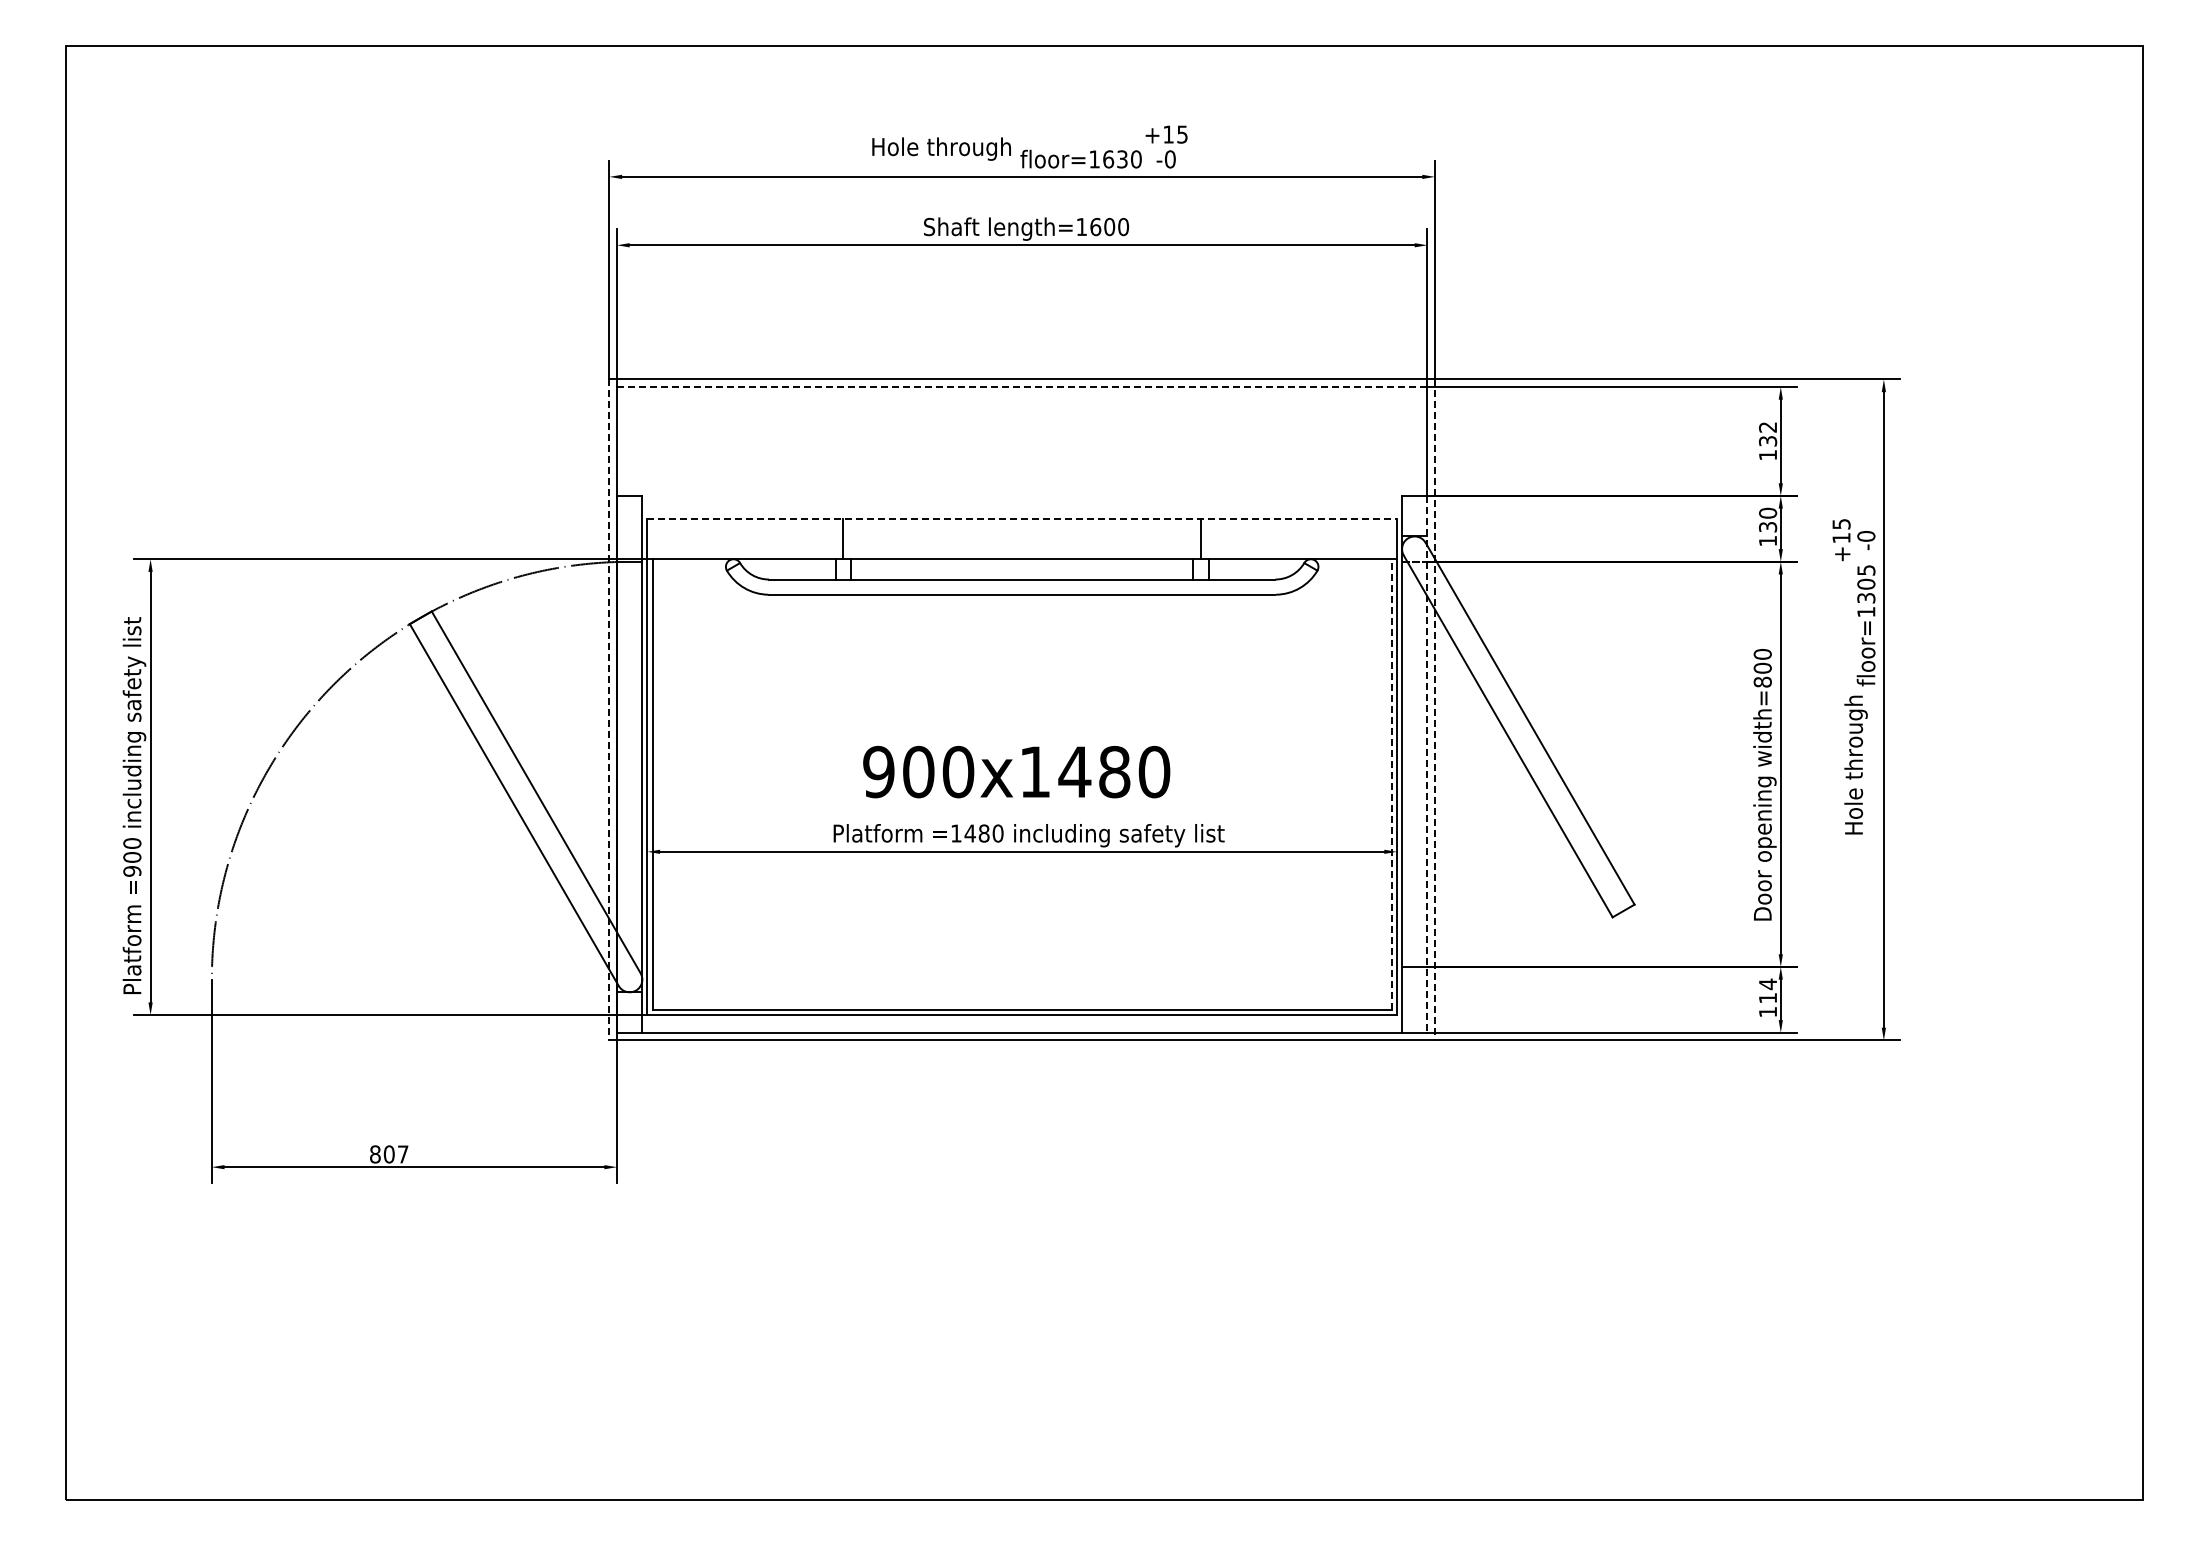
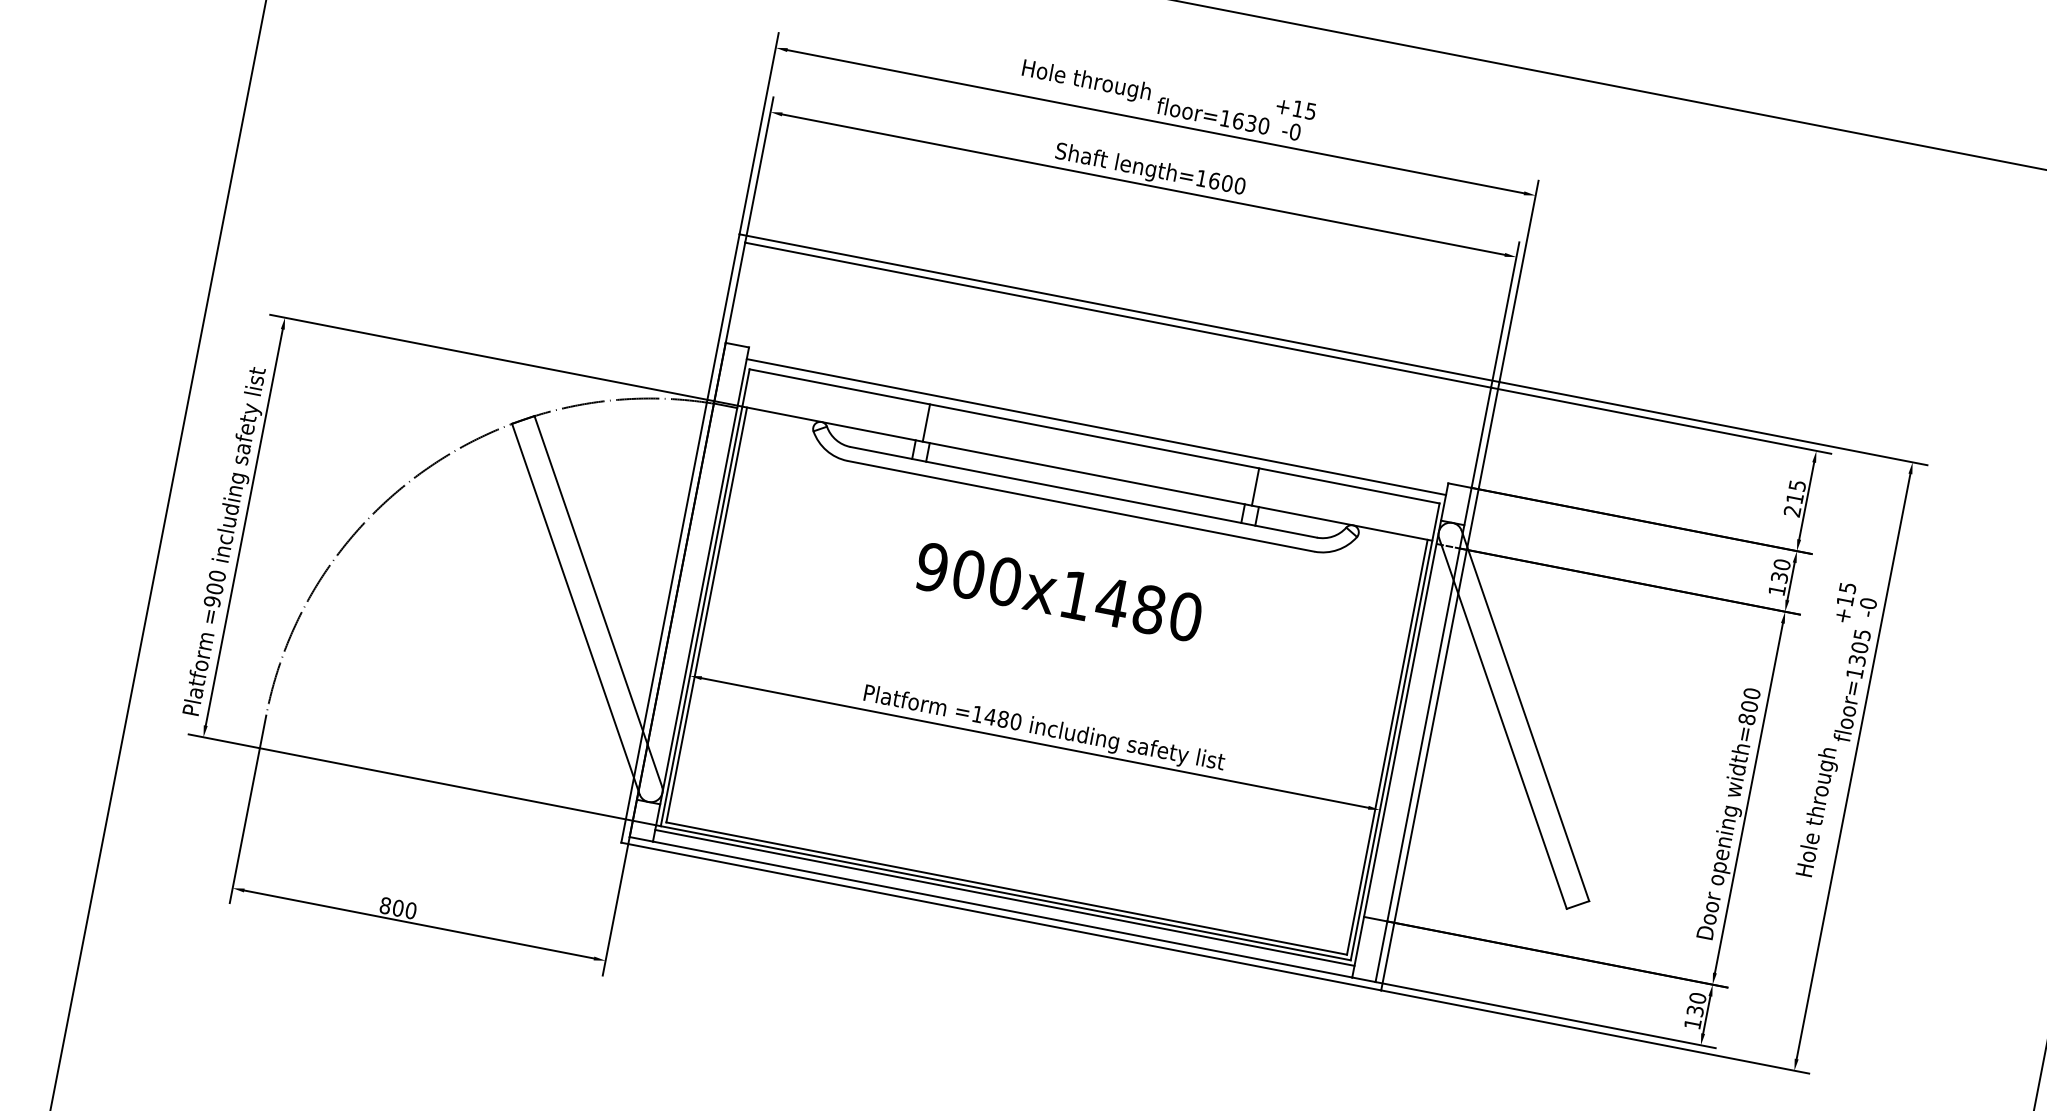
line: (1022, 387) -> (1118, 315), dashed -> solid
text: (1767, 441) -> (1794, 498), 132 -> 215
line: (1022, 508) -> (1096, 426), added
line: (1022, 518) -> (1094, 436), dashed -> solid
line: (609, 710) -> (680, 539), dashed -> solid
line: (1434, 710) -> (1439, 686), dashed -> solid
line: (1427, 764) -> (1423, 735), dashed -> solid
text: (1016, 771) -> (1058, 591), moved
line: (1391, 784) -> (1386, 747), dashed -> solid
text: (1767, 990) -> (1696, 1003), 114 -> 130
line: (1022, 1020) -> (1005, 898), added
text: (402, 1154) -> (410, 910), 807 -> 800

